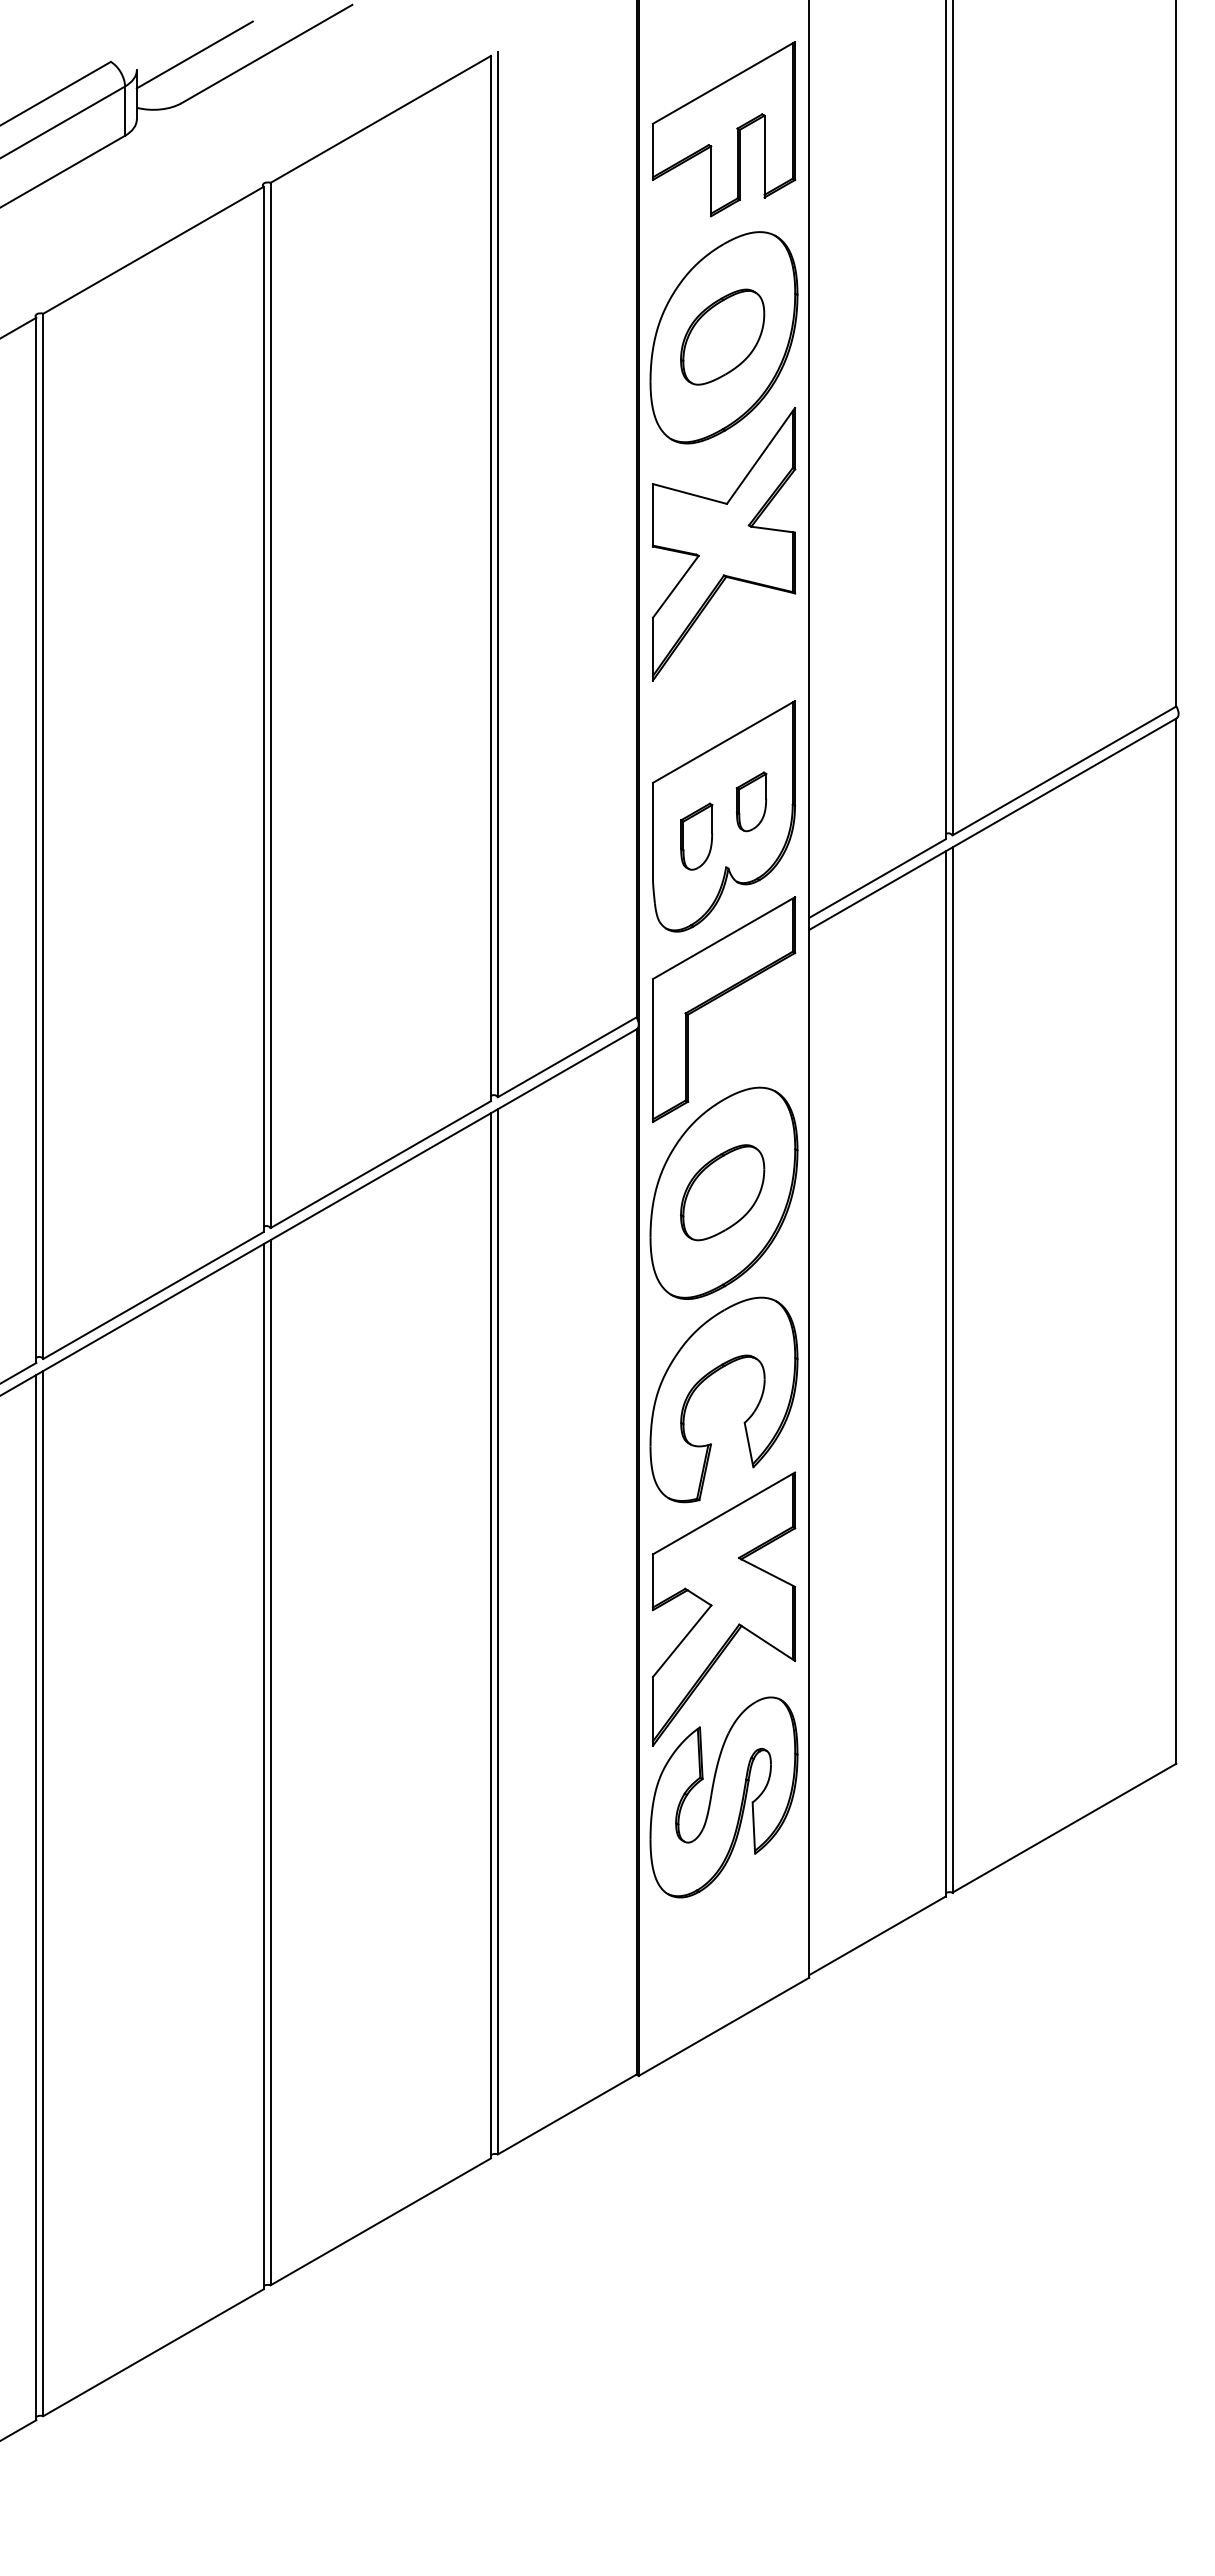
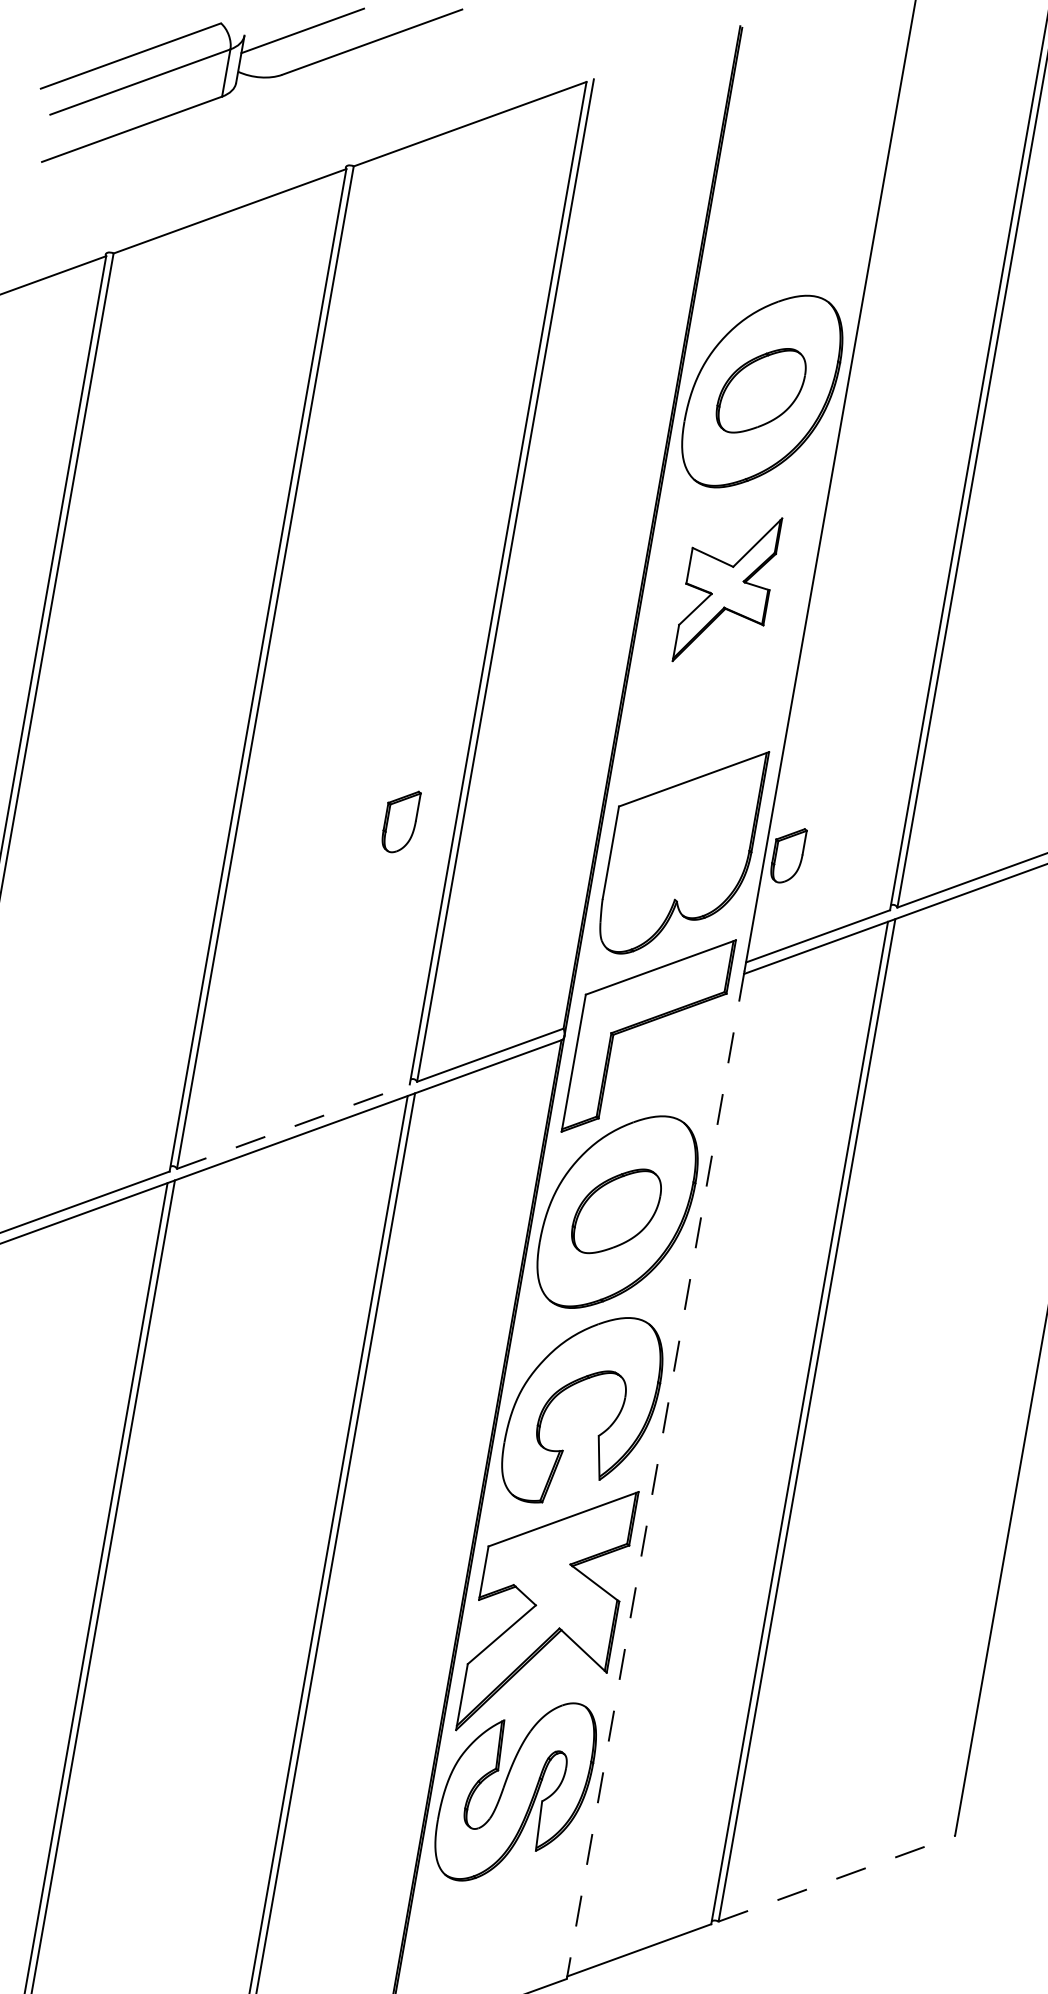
part: (723, 129) -> (797, 191), removed
part: (723, 544) -> (726, 589), size x0.6
part: (751, 801) -> (788, 854), moved
part: (696, 836) -> (400, 821), moved
line: (381, 1164) -> (294, 1126), solid -> dashed
line: (809, 1452) -> (655, 1475), solid -> dashed
line: (1064, 1827) -> (837, 1878), solid -> dashed

